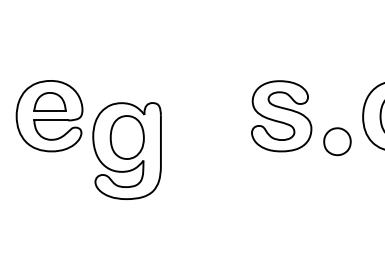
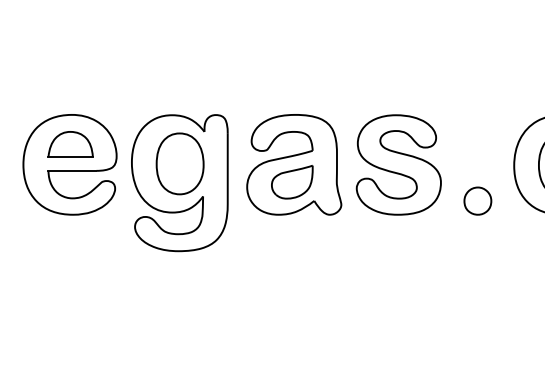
part: (207, 116) -> (293, 165), added
part: (337, 141) -> (477, 200), size x0.71
part: (126, 150) -> (178, 182), moved

